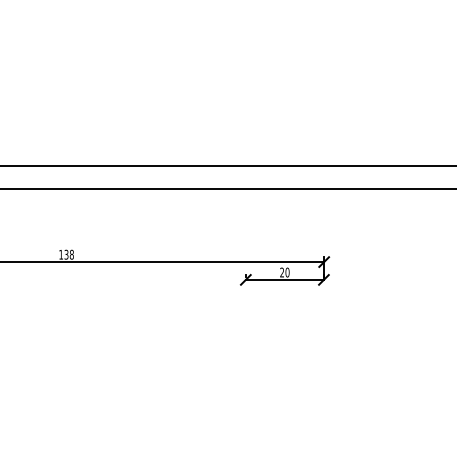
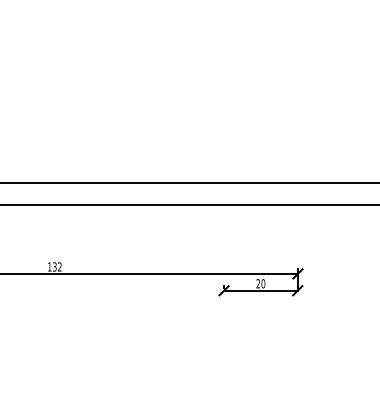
text: (71, 254) -> (59, 266), 138 -> 132

